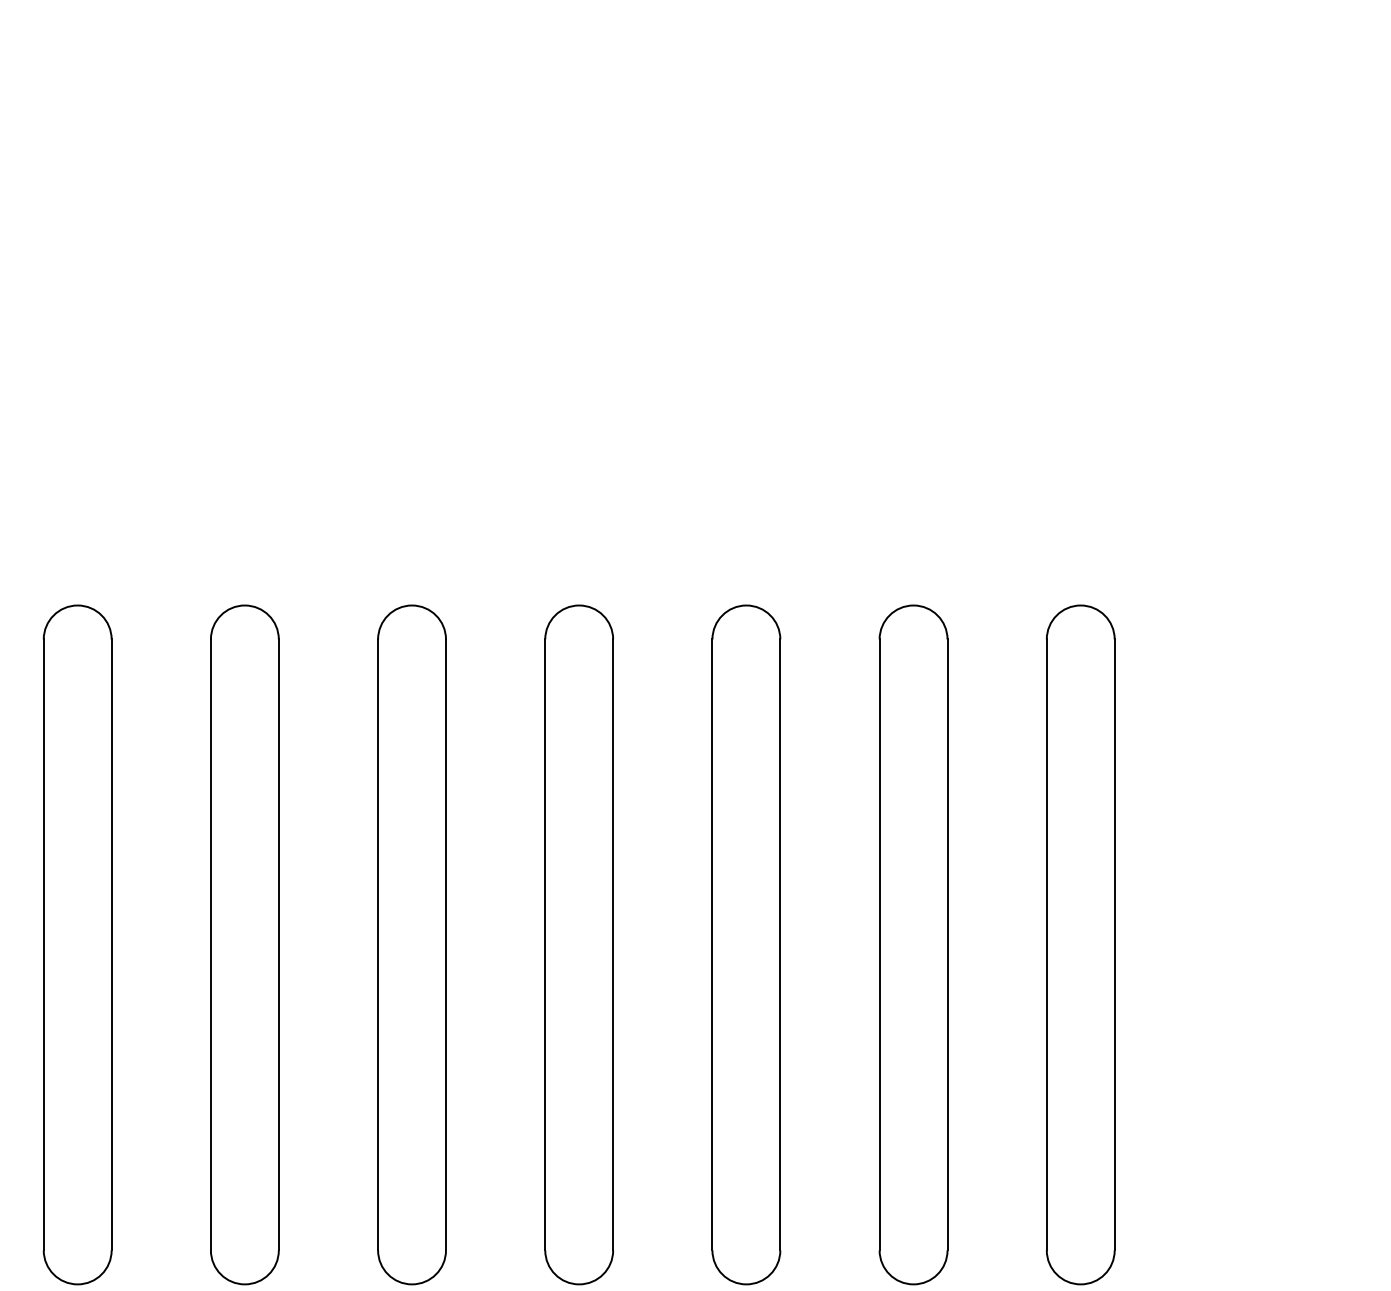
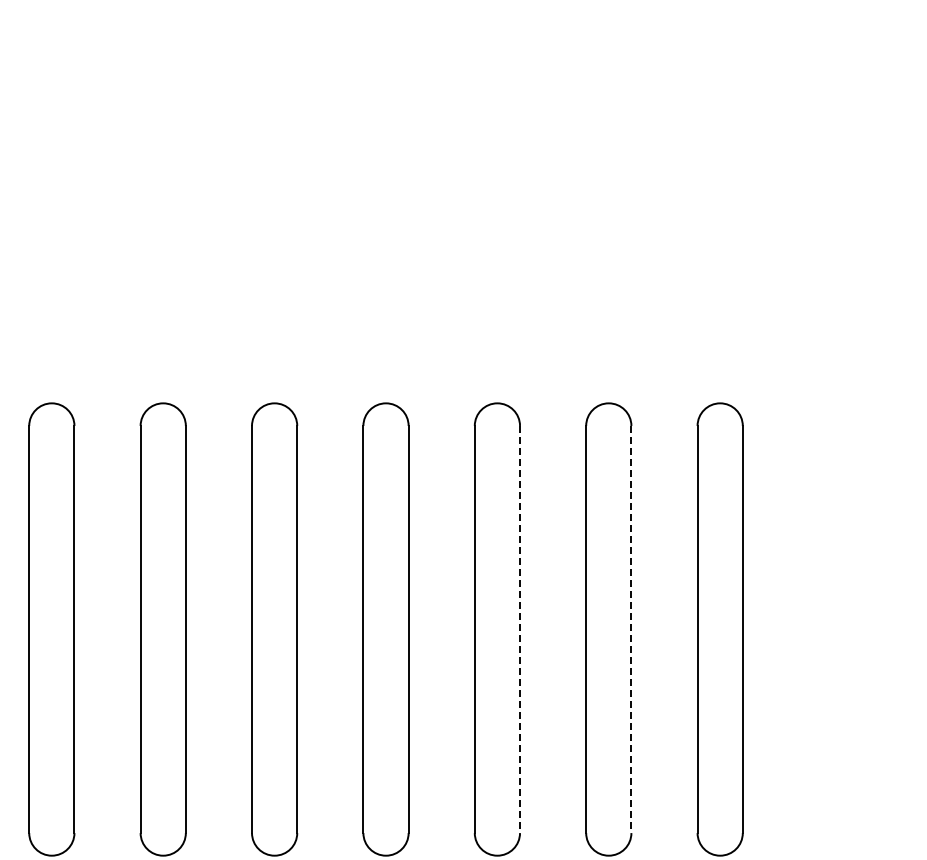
line: (781, 944) -> (520, 629), solid -> dashed
line: (947, 944) -> (631, 629), solid -> dashed

